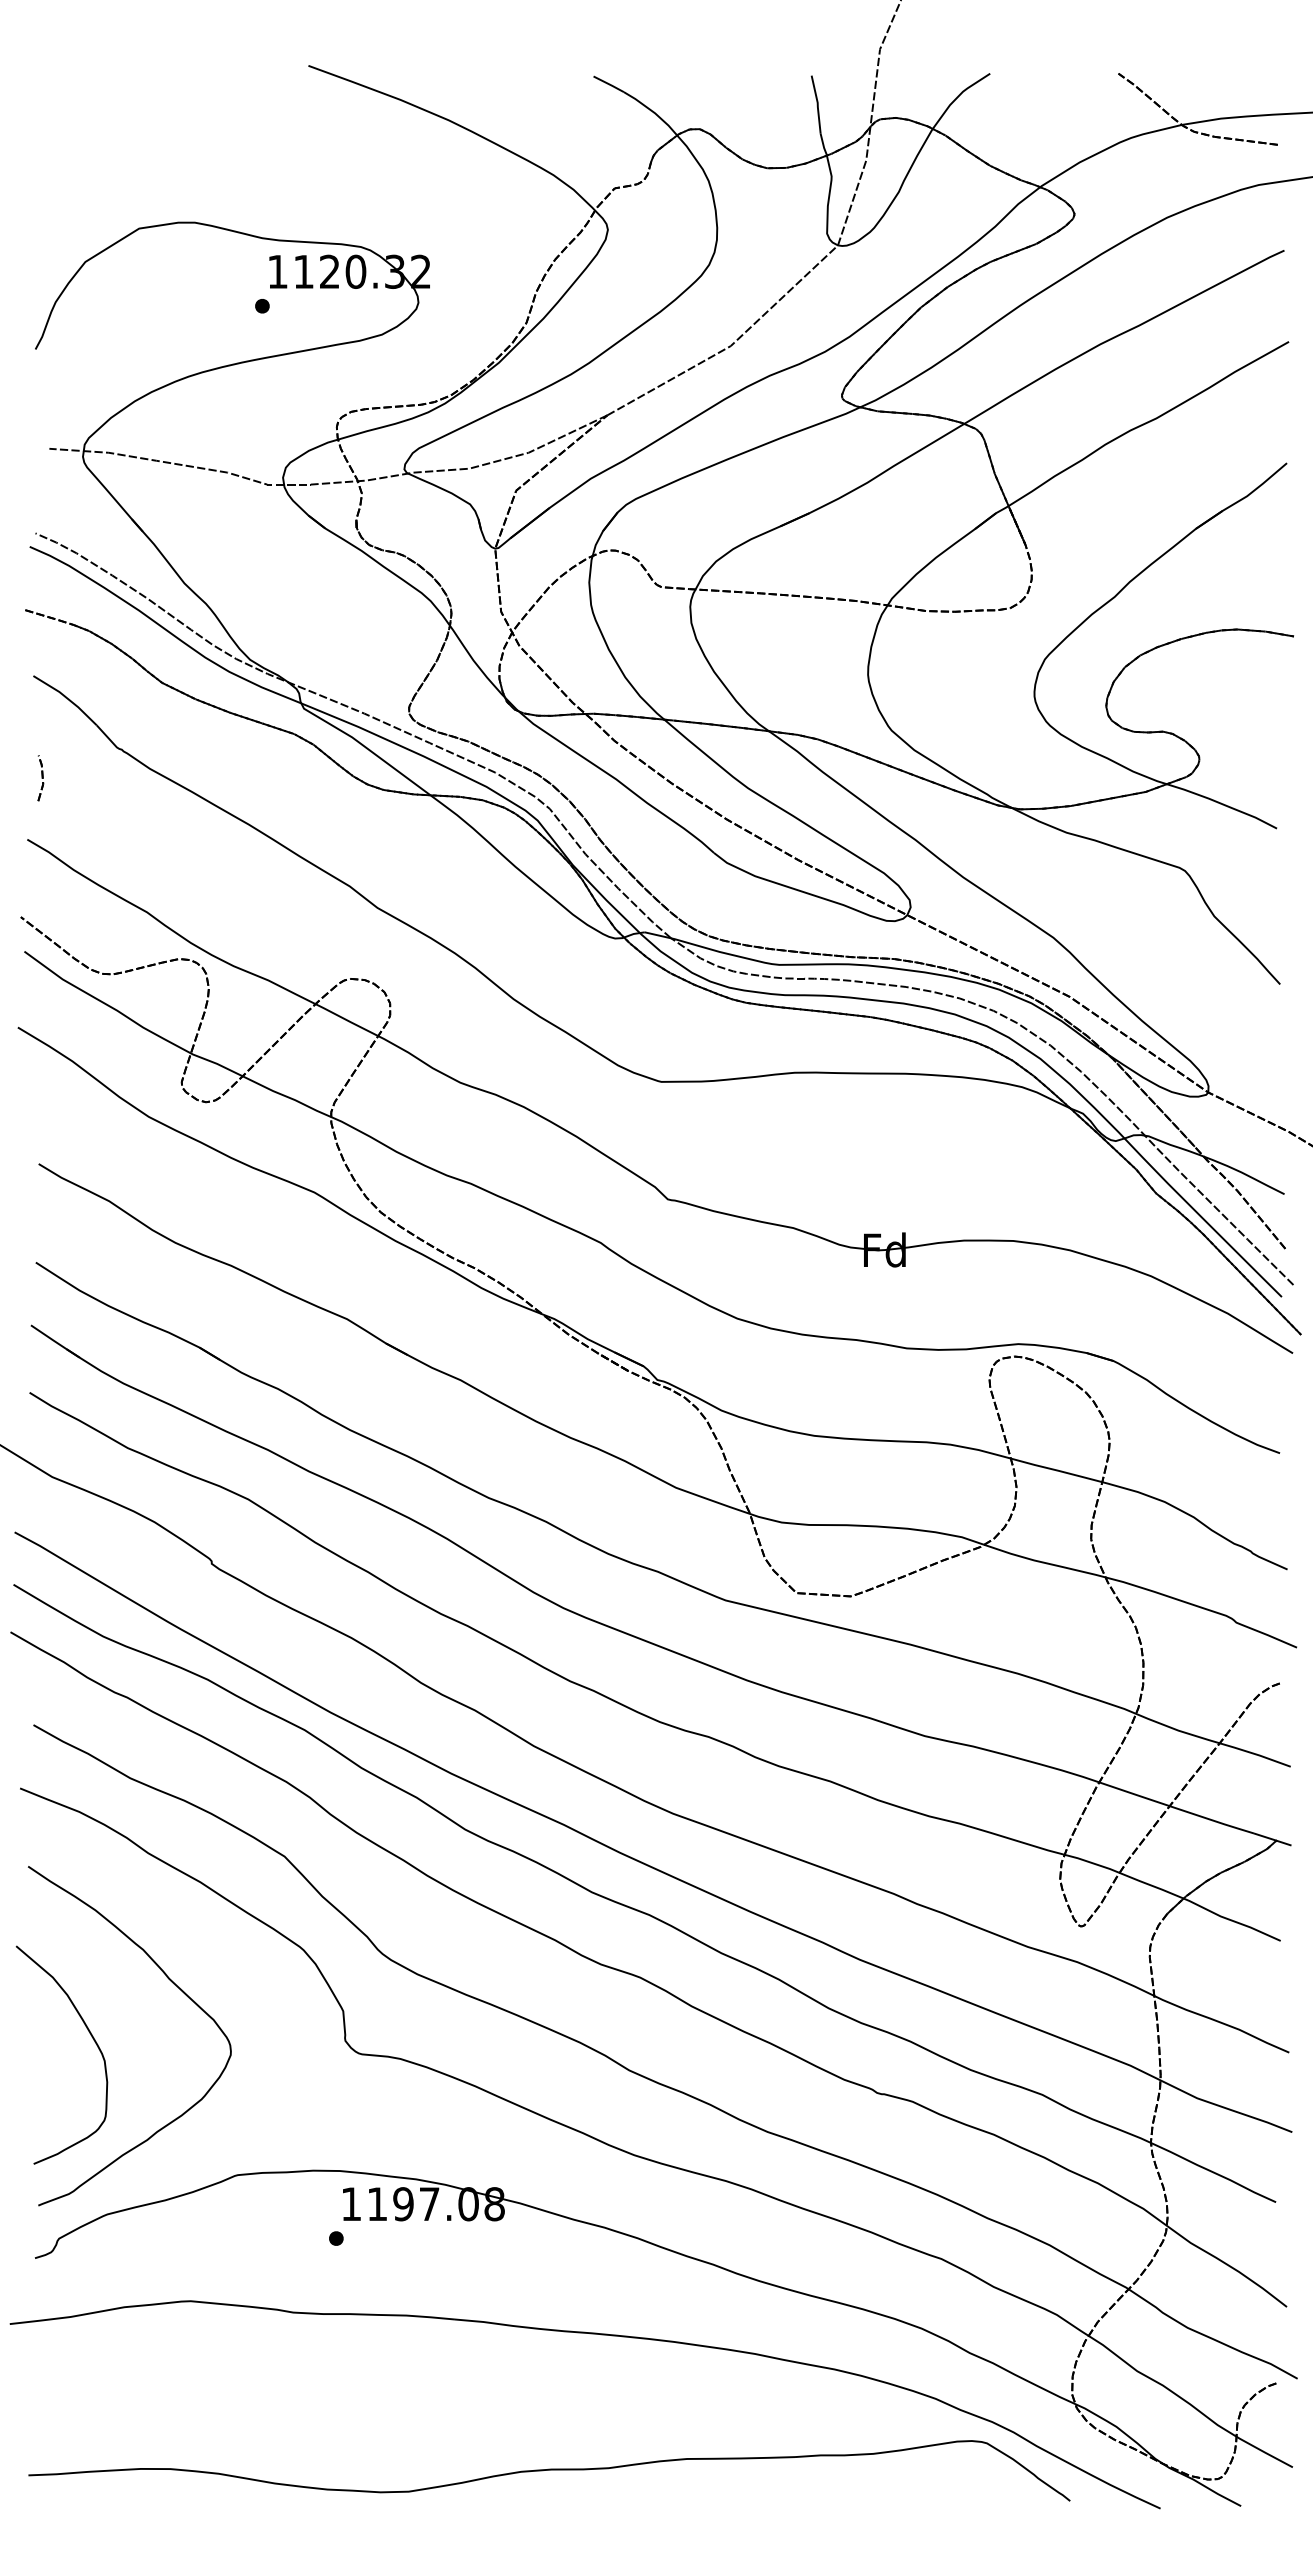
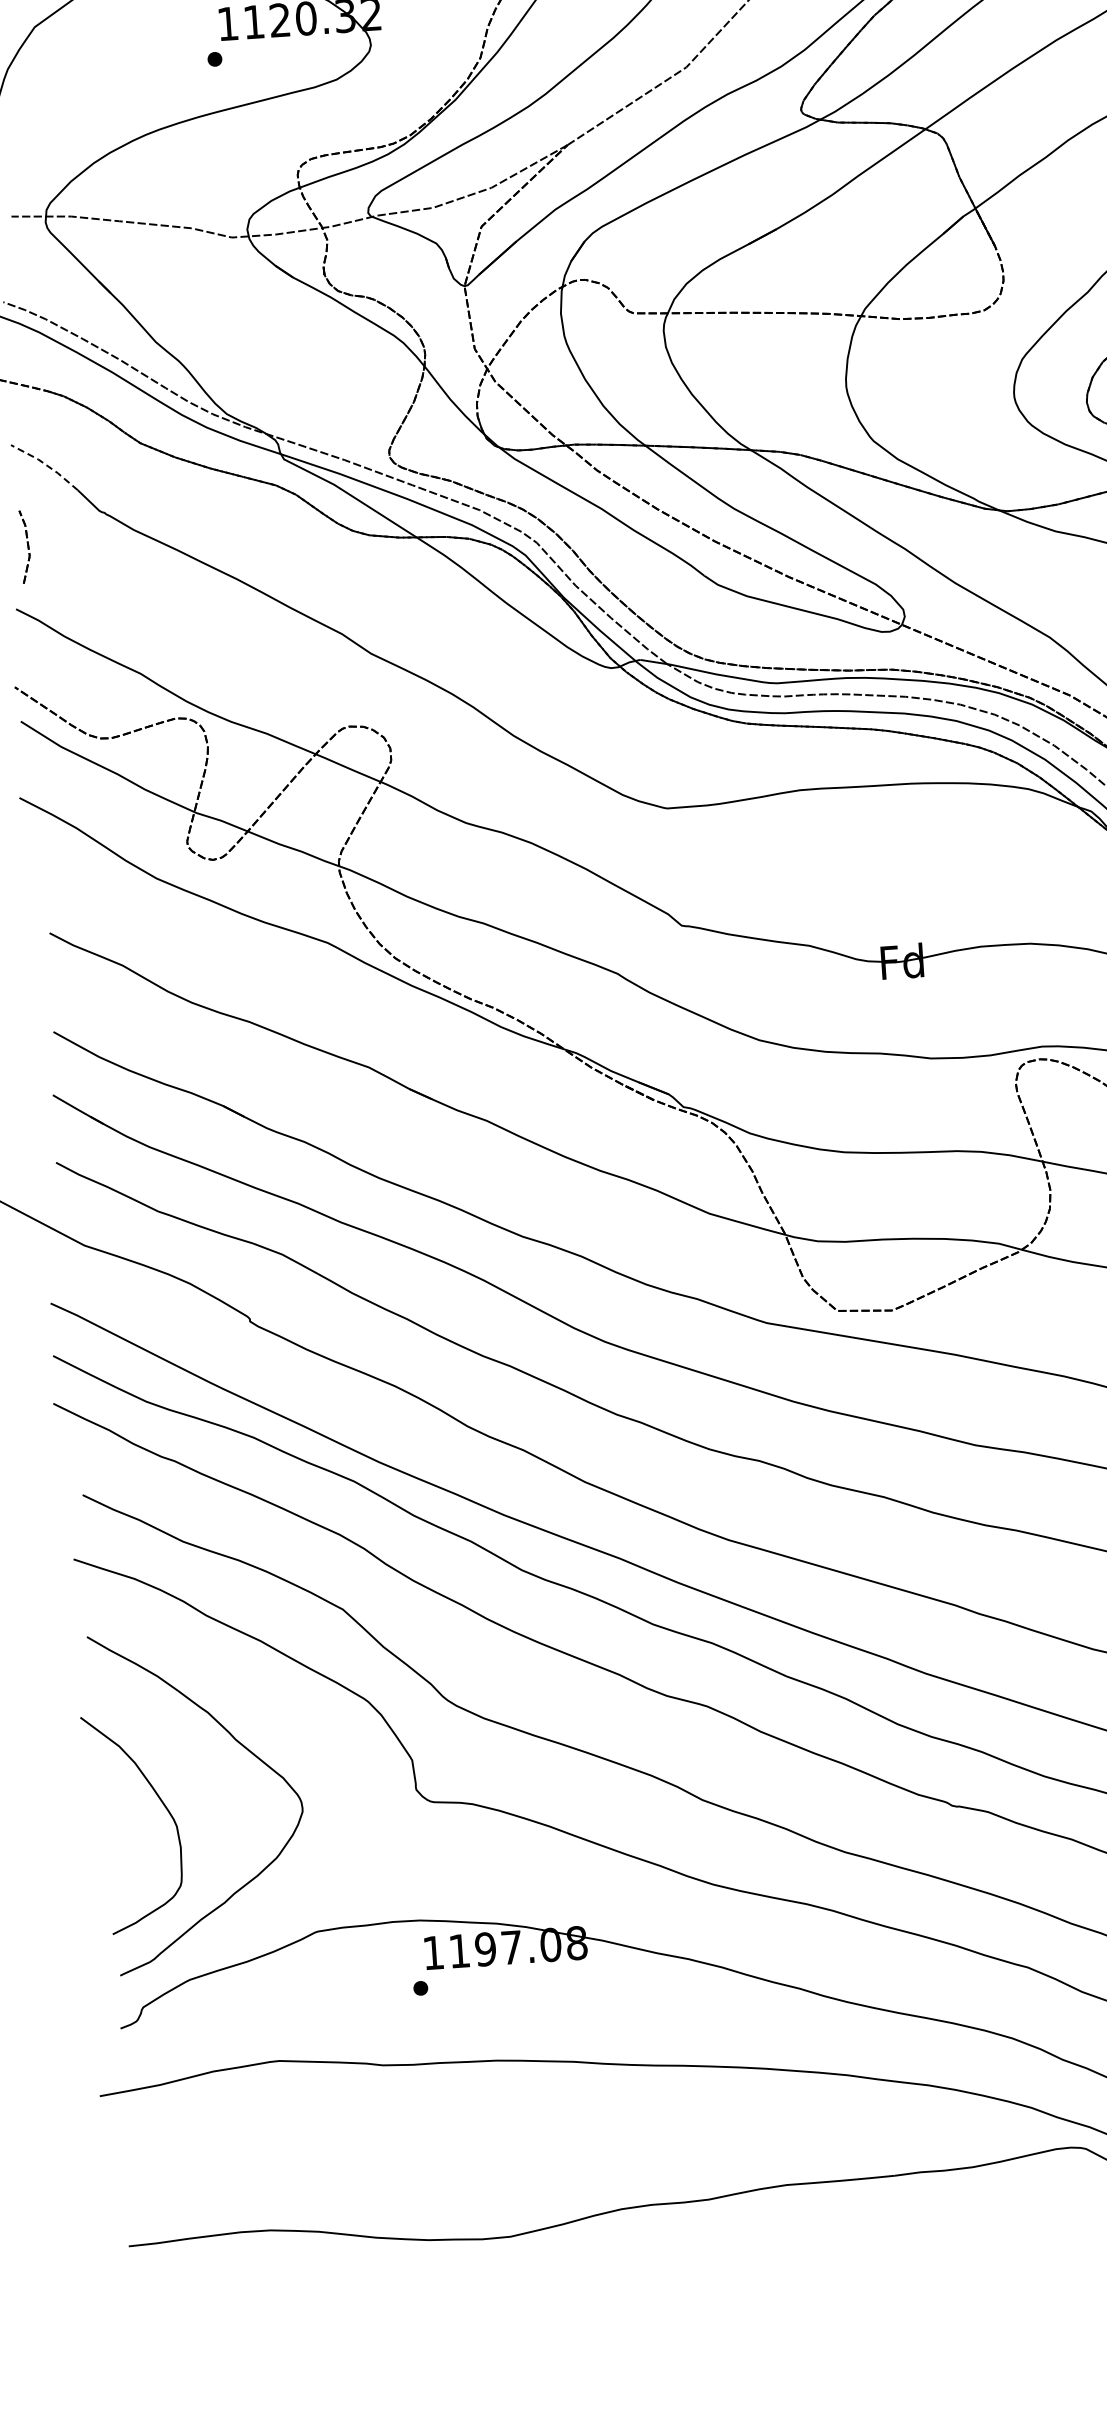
line: (66, 698) -> (45, 465), solid -> dashed
part: (40, 778) -> (25, 547), size x1.6

